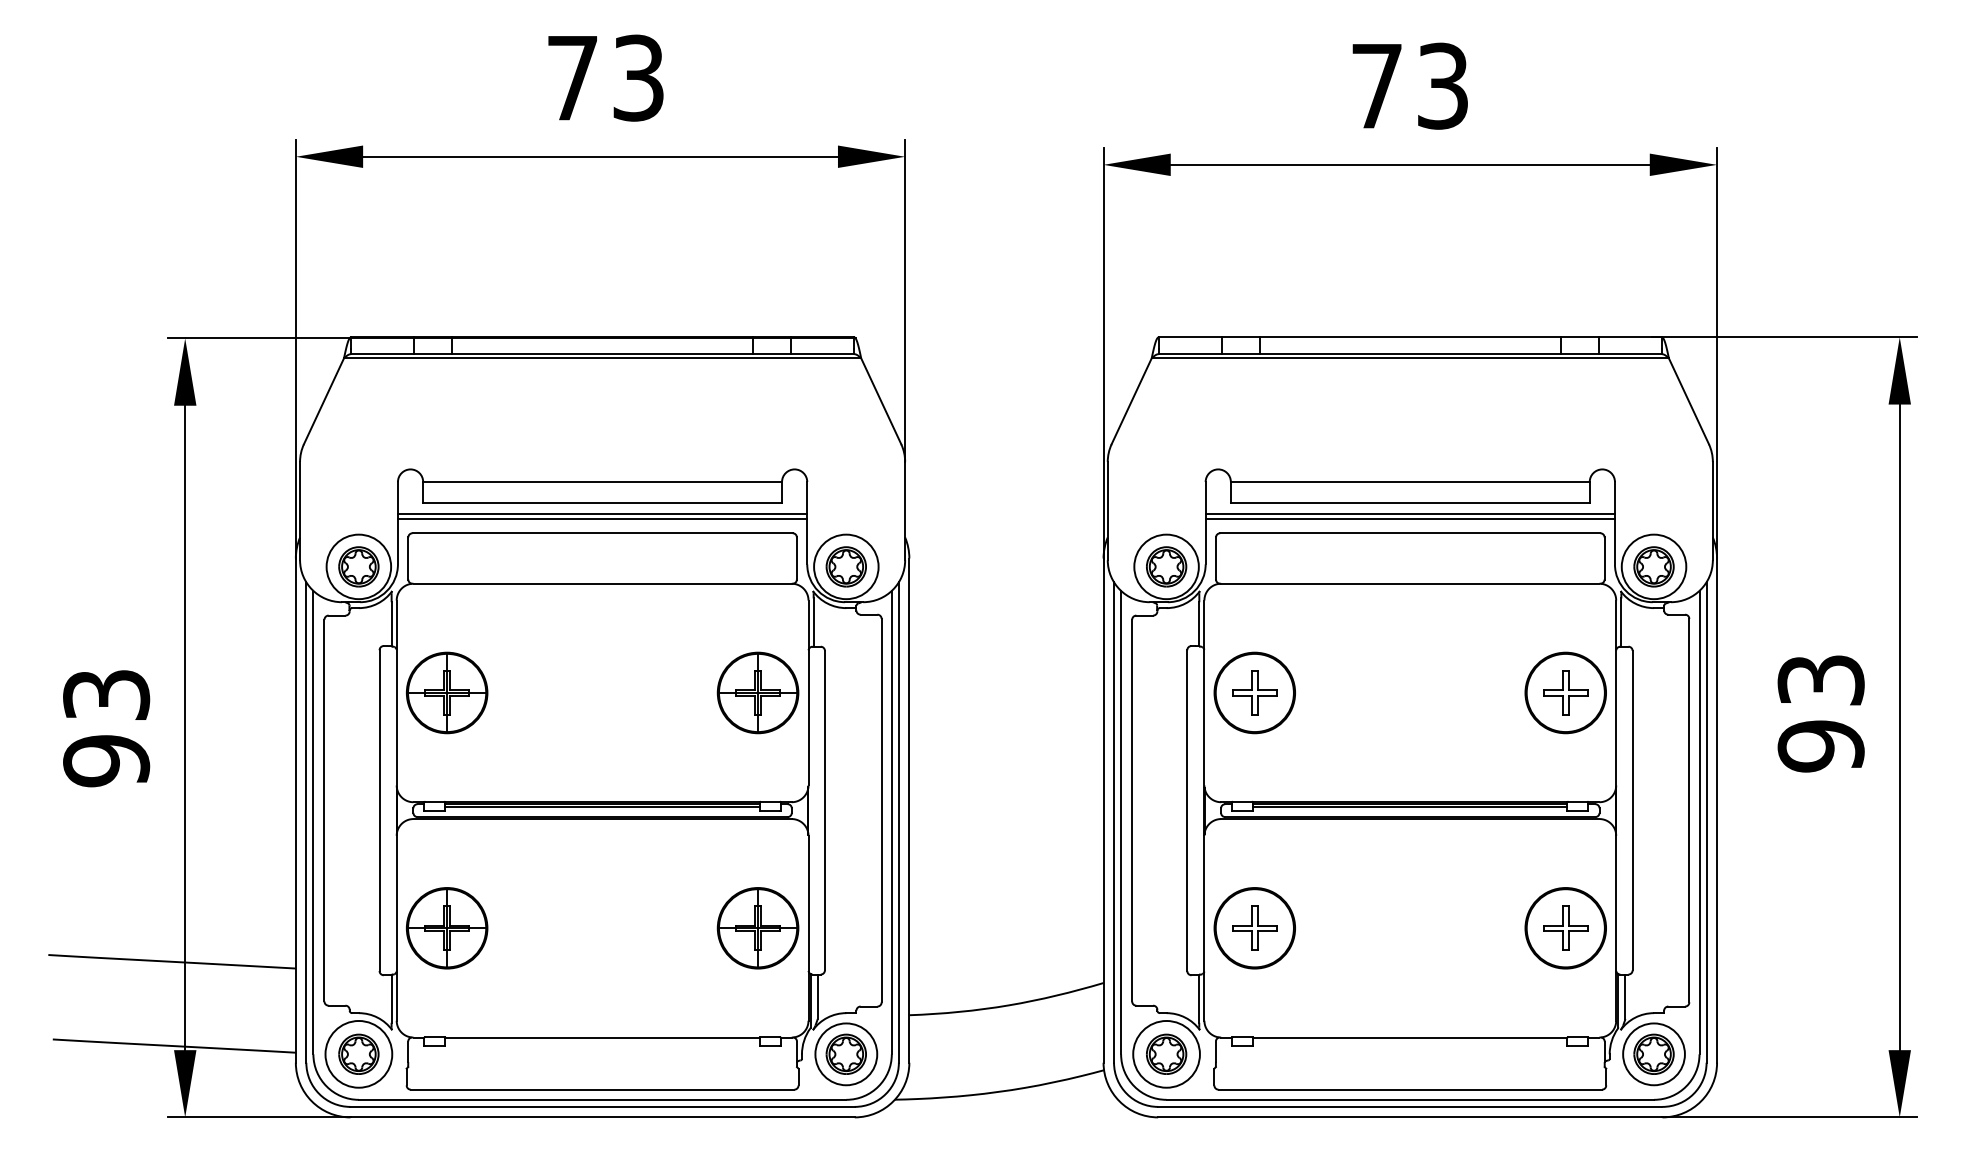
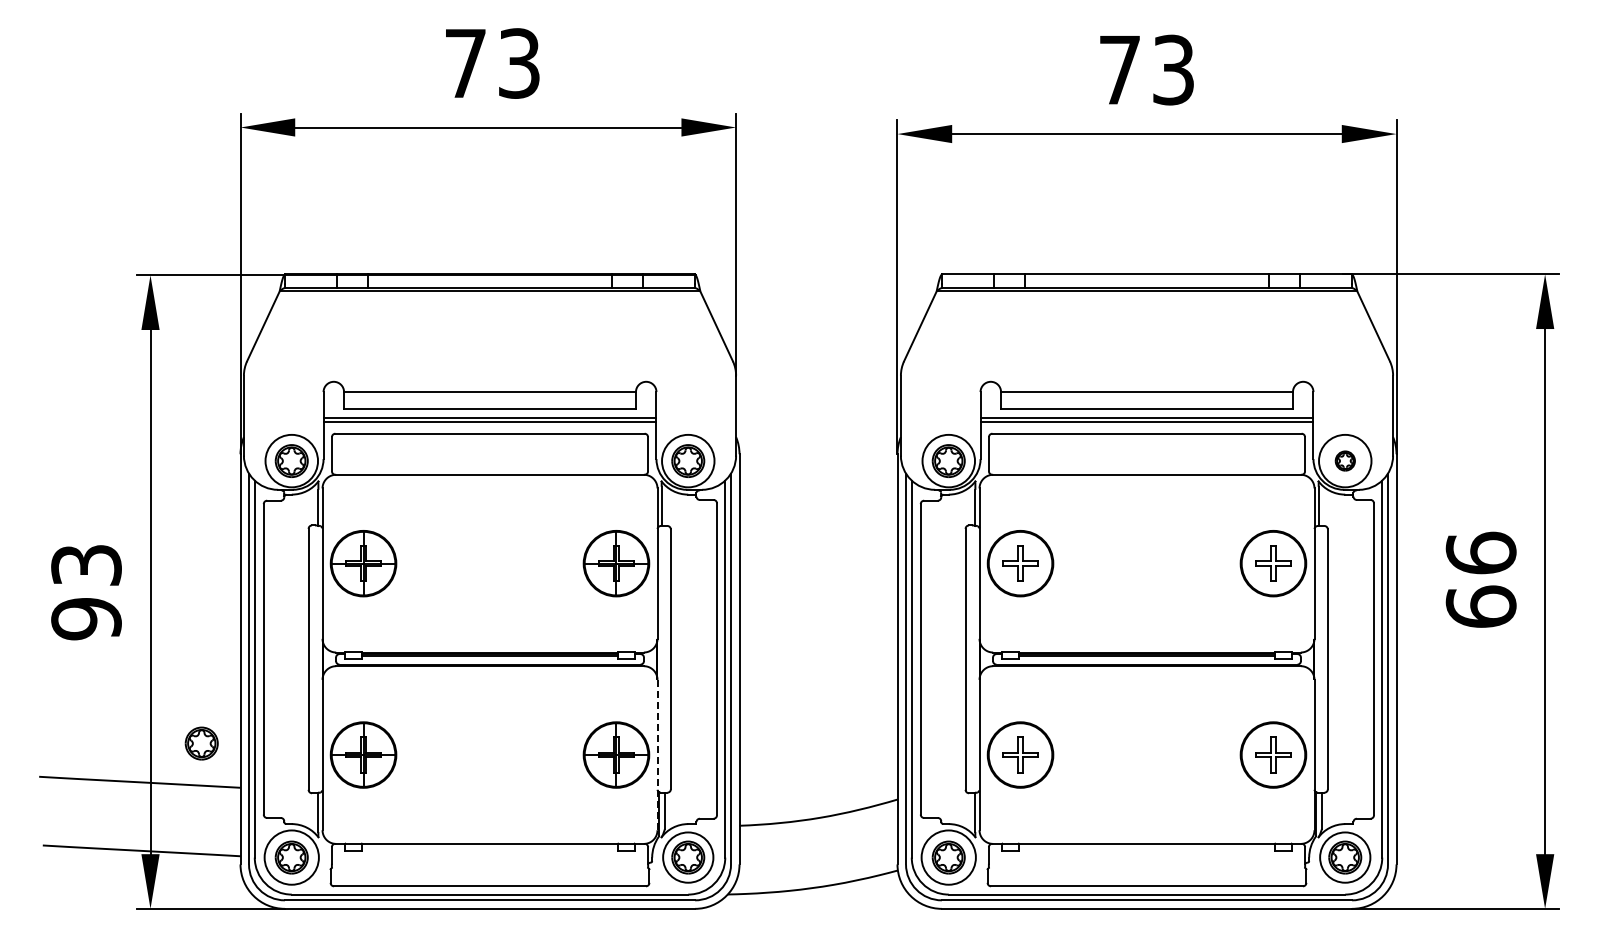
part: (1654, 566) -> (1345, 460), size x0.6
text: (1820, 712) -> (1480, 579), 93 -> 66
part: (247, 914) -> (201, 743), added
line: (808, 927) -> (657, 754), solid -> dashed

